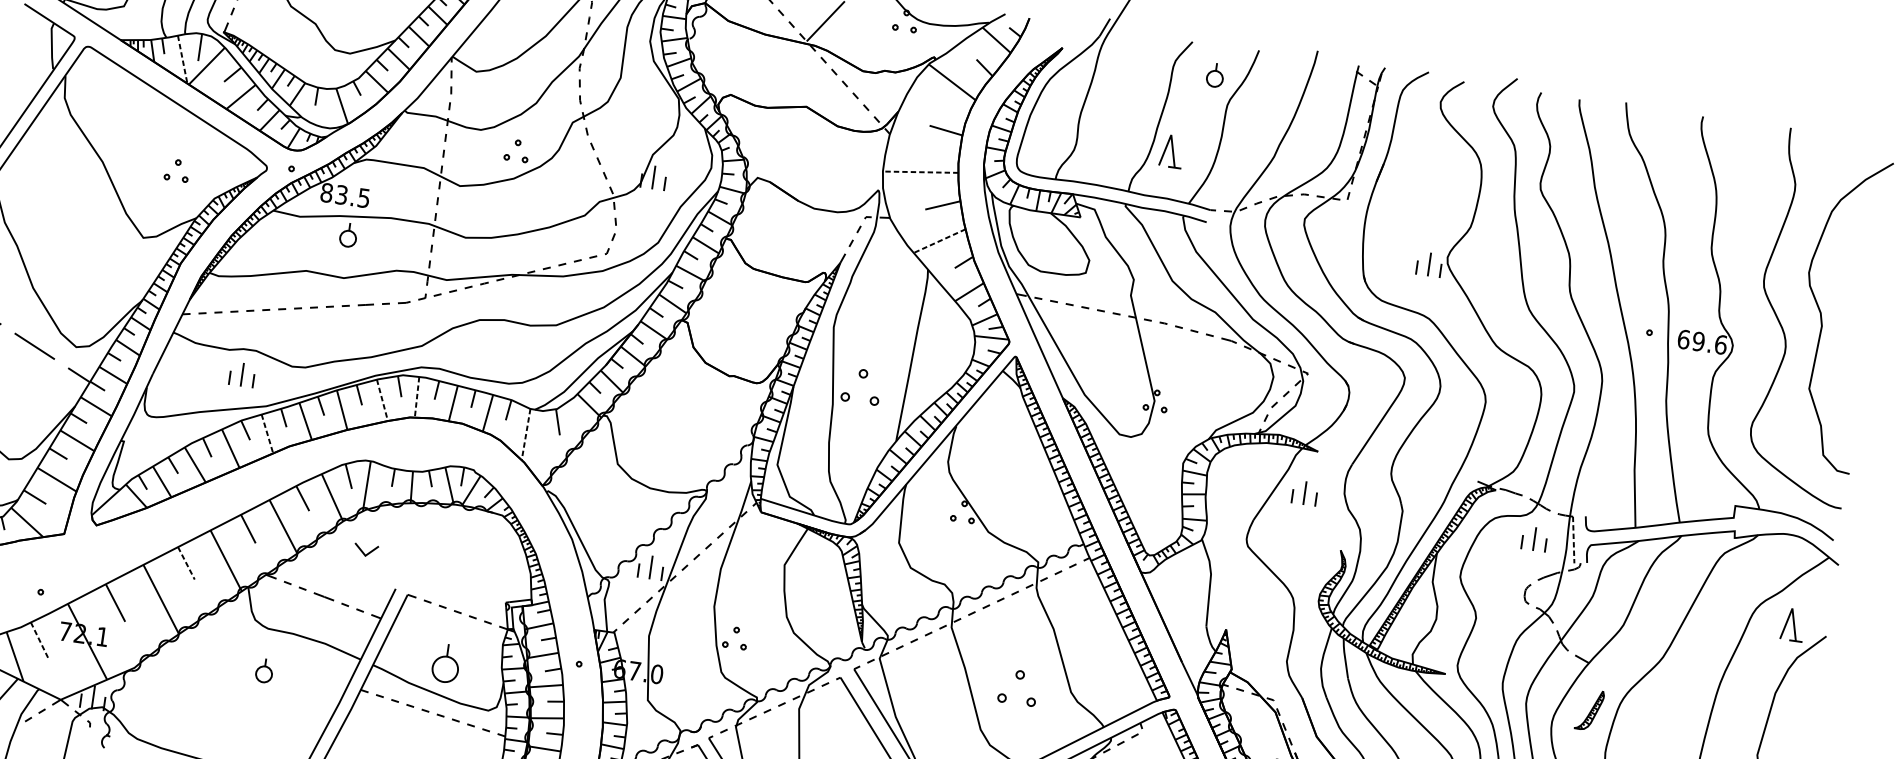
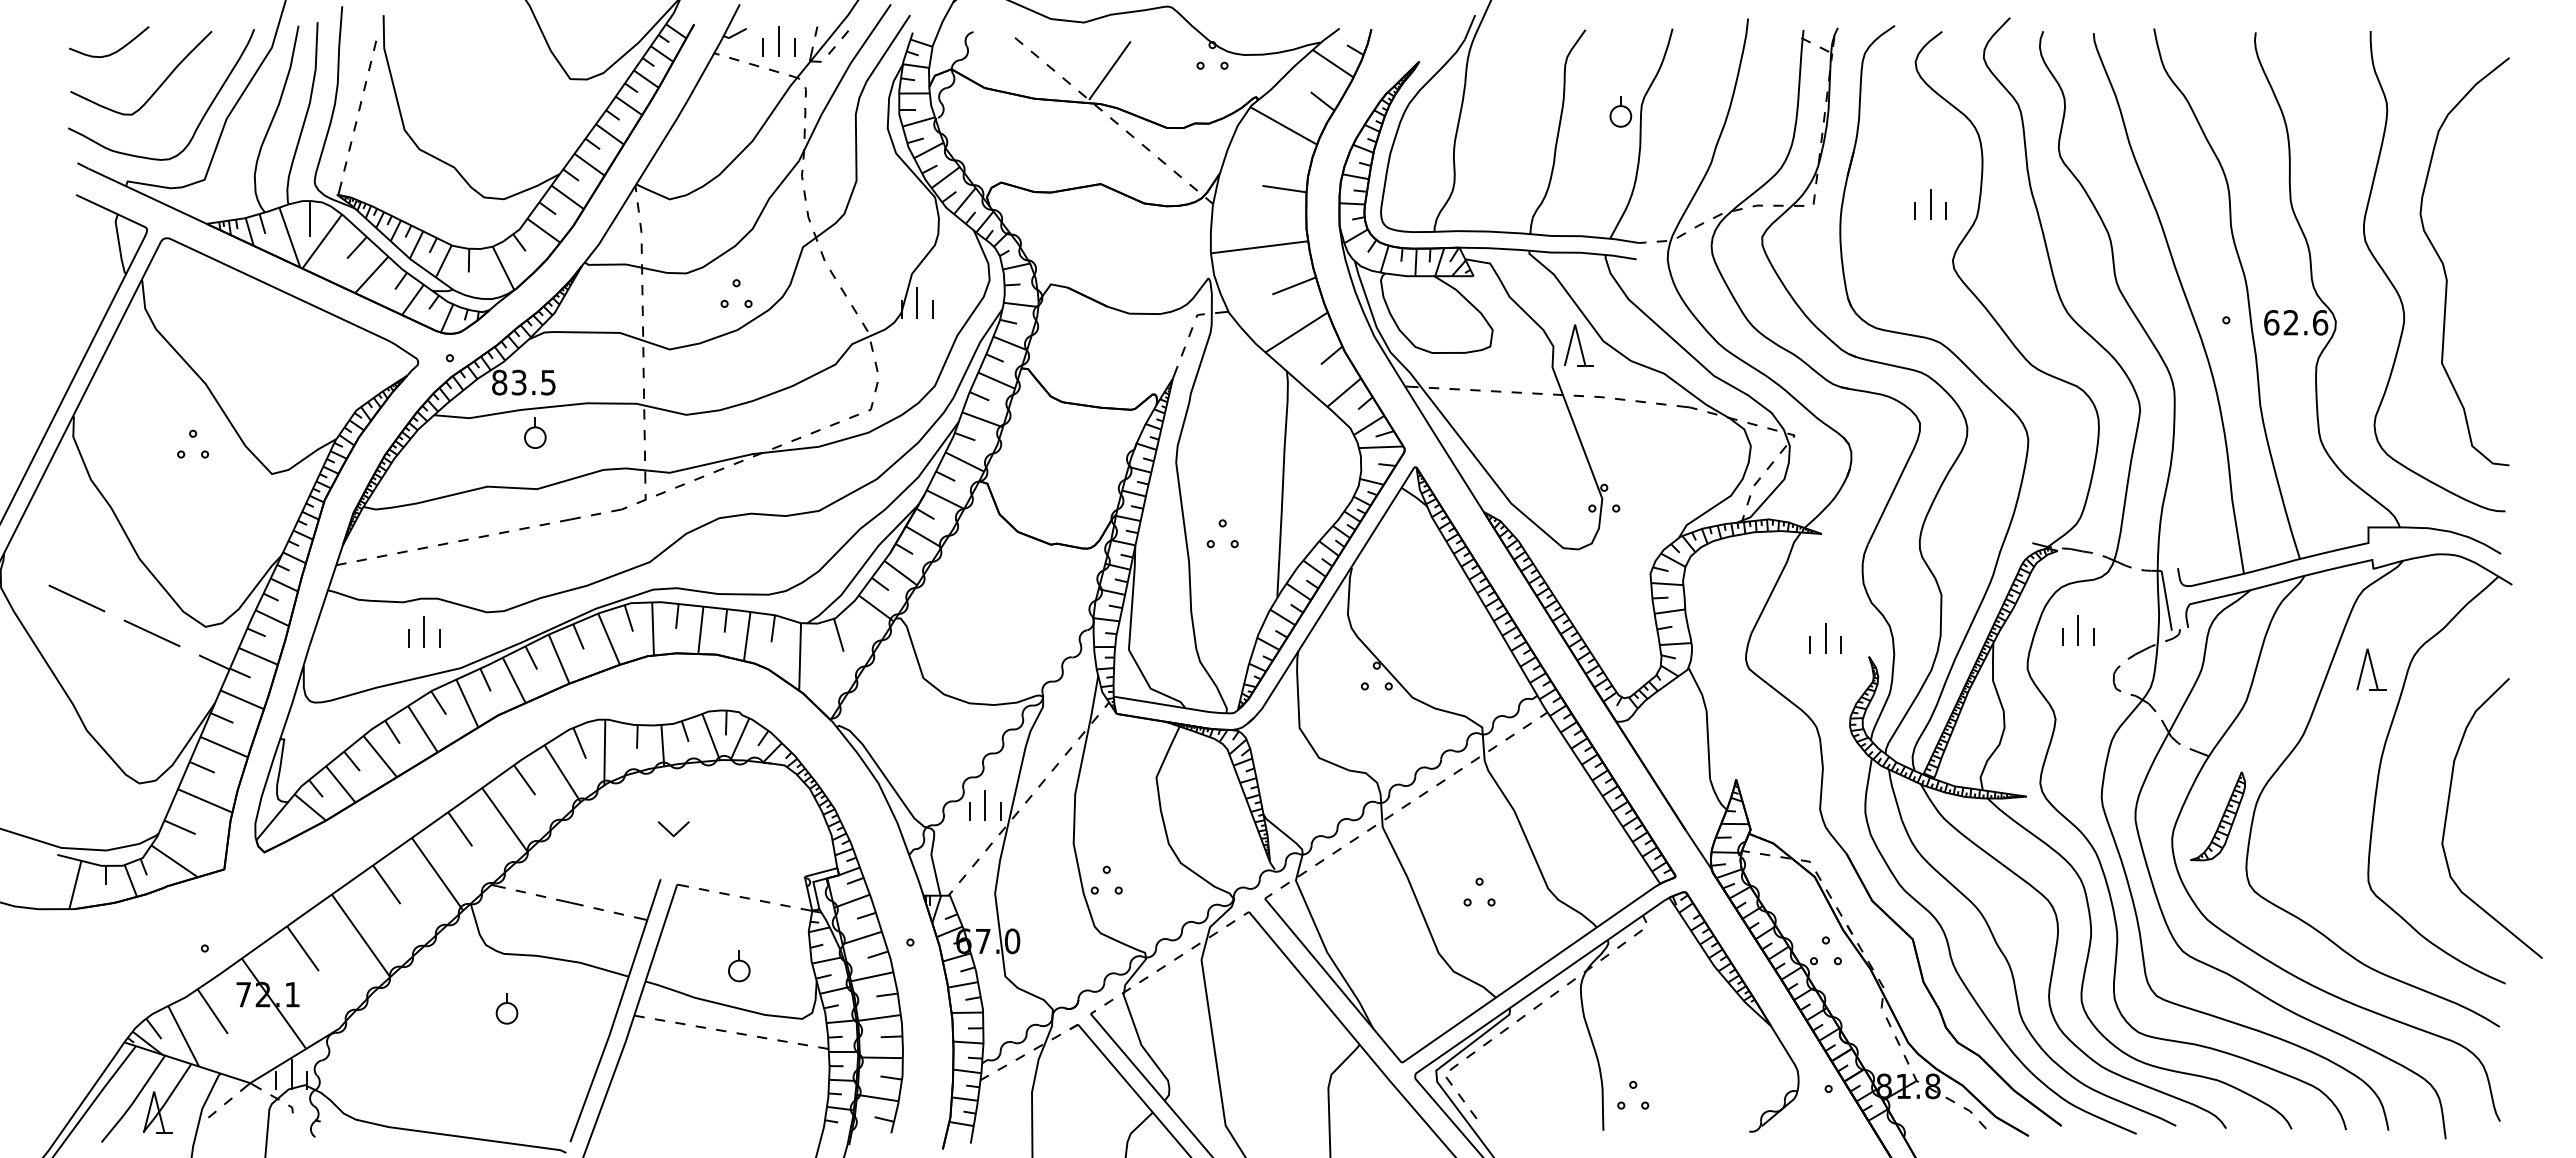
line: (182, 59) -> (289, 237), dashed -> solid
part: (1215, 75) -> (1620, 111), moved
part: (1171, 151) -> (1578, 345), moved
part: (176, 169) -> (192, 443), moved
line: (920, 172) -> (1259, 247), dashed -> solid
line: (939, 241) -> (1296, 332), dashed -> solid
part: (1429, 264) -> (1930, 204), moved
text: (1698, 341) -> (2290, 322), 69.6 -> 62.6
part: (861, 386) -> (1222, 533), size x0.62
line: (417, 397) -> (653, 629), dashed -> solid
line: (382, 400) -> (609, 639), dashed -> solid
line: (267, 433) -> (467, 703), dashed -> solid
line: (526, 434) -> (800, 656), dashed -> solid
part: (1304, 492) -> (1825, 638), moved
part: (1534, 538) -> (2078, 630), moved
line: (1573, 540) -> (2166, 601), dashed -> solid
part: (366, 550) -> (673, 829), moved
line: (186, 563) -> (386, 884), dashed -> solid
part: (1793, 624) -> (2371, 669), moved
line: (39, 641) -> (212, 1011), dashed -> solid
part: (446, 663) -> (739, 966), size x0.62
part: (1018, 687) -> (1479, 891), size x0.62
part: (1588, 709) -> (2217, 816), size x1.67

